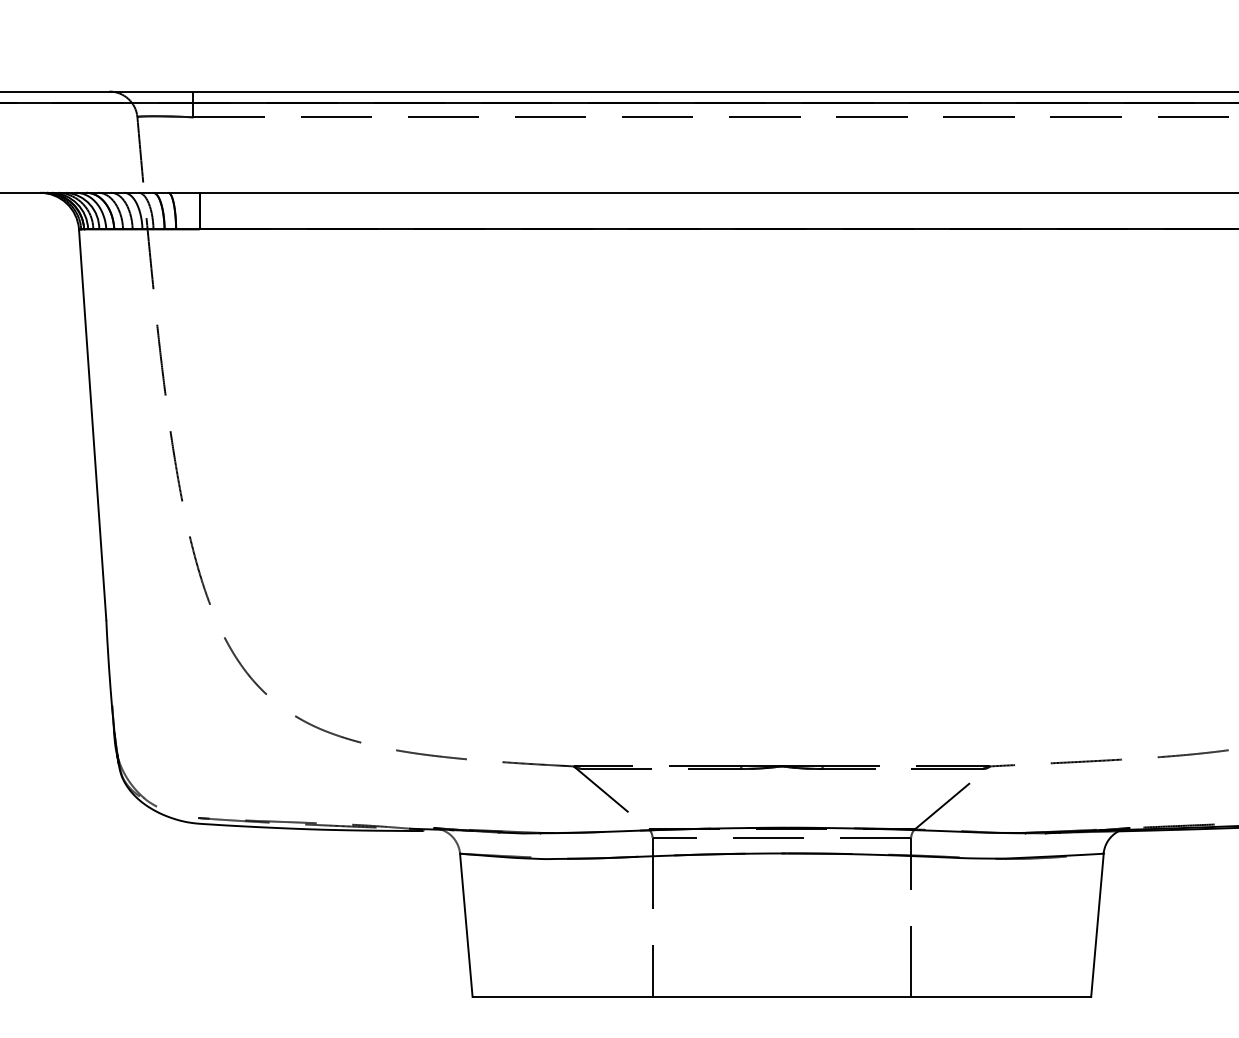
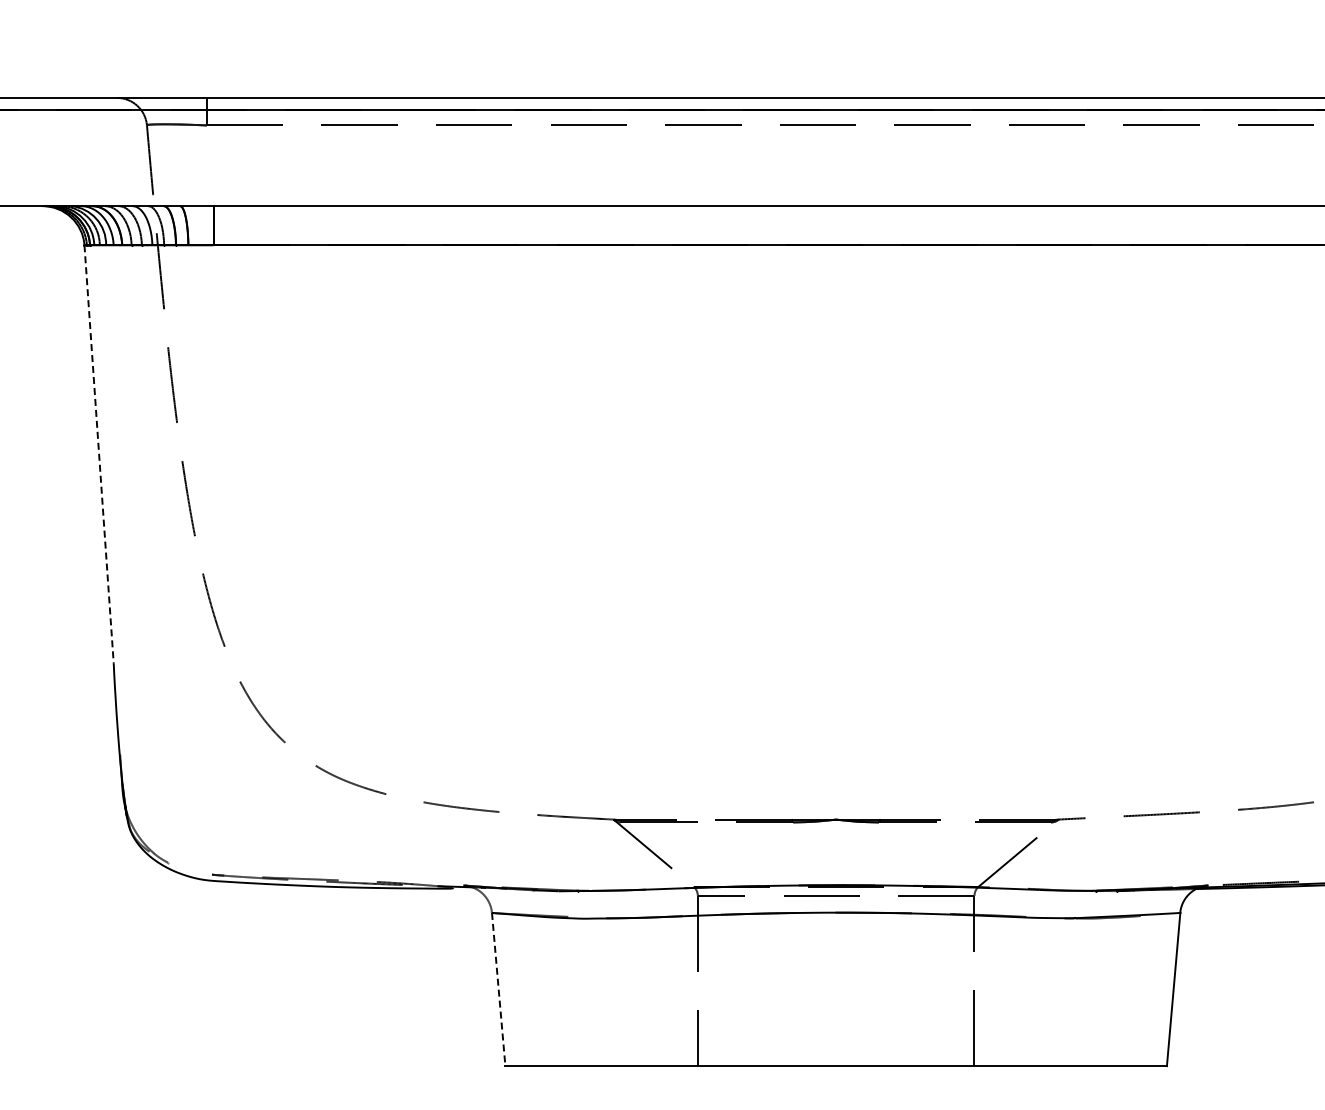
line: (93, 425) -> (99, 454), solid -> dashed
line: (466, 925) -> (498, 989), solid -> dashed

